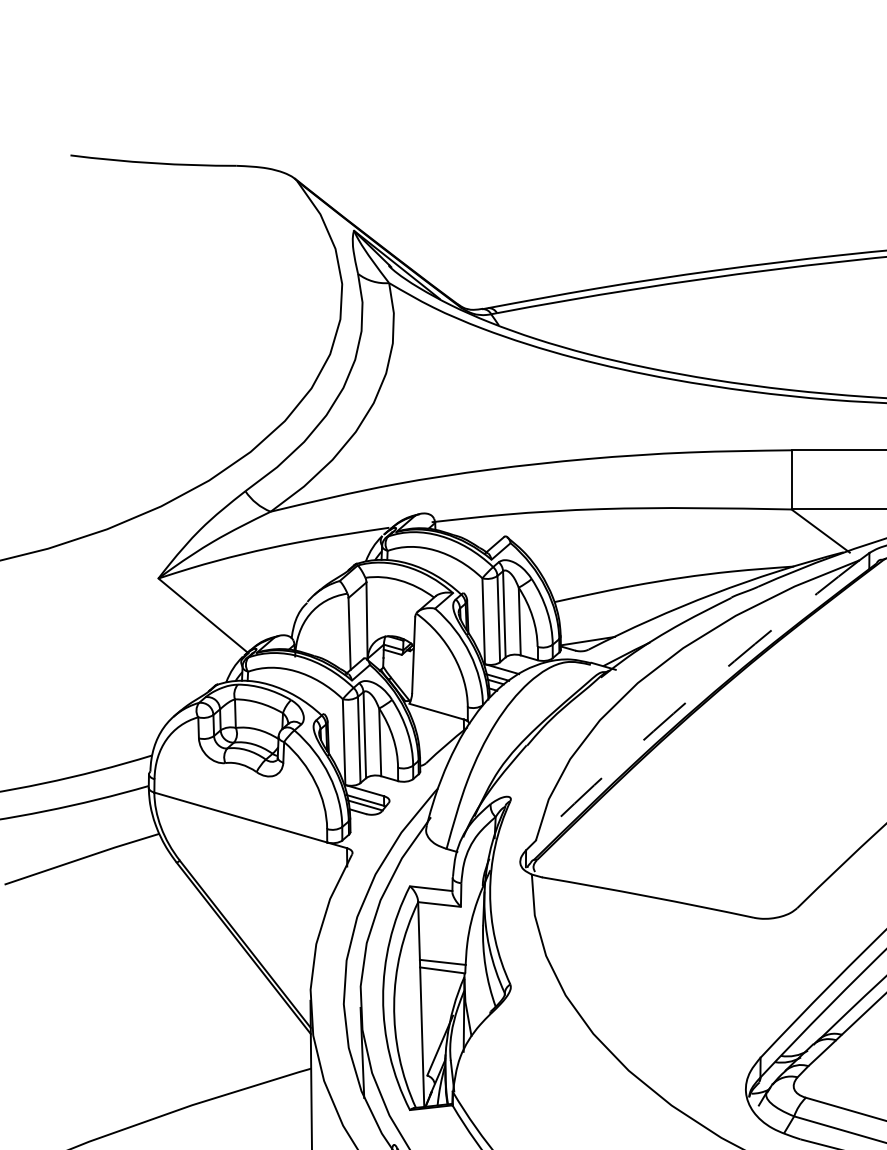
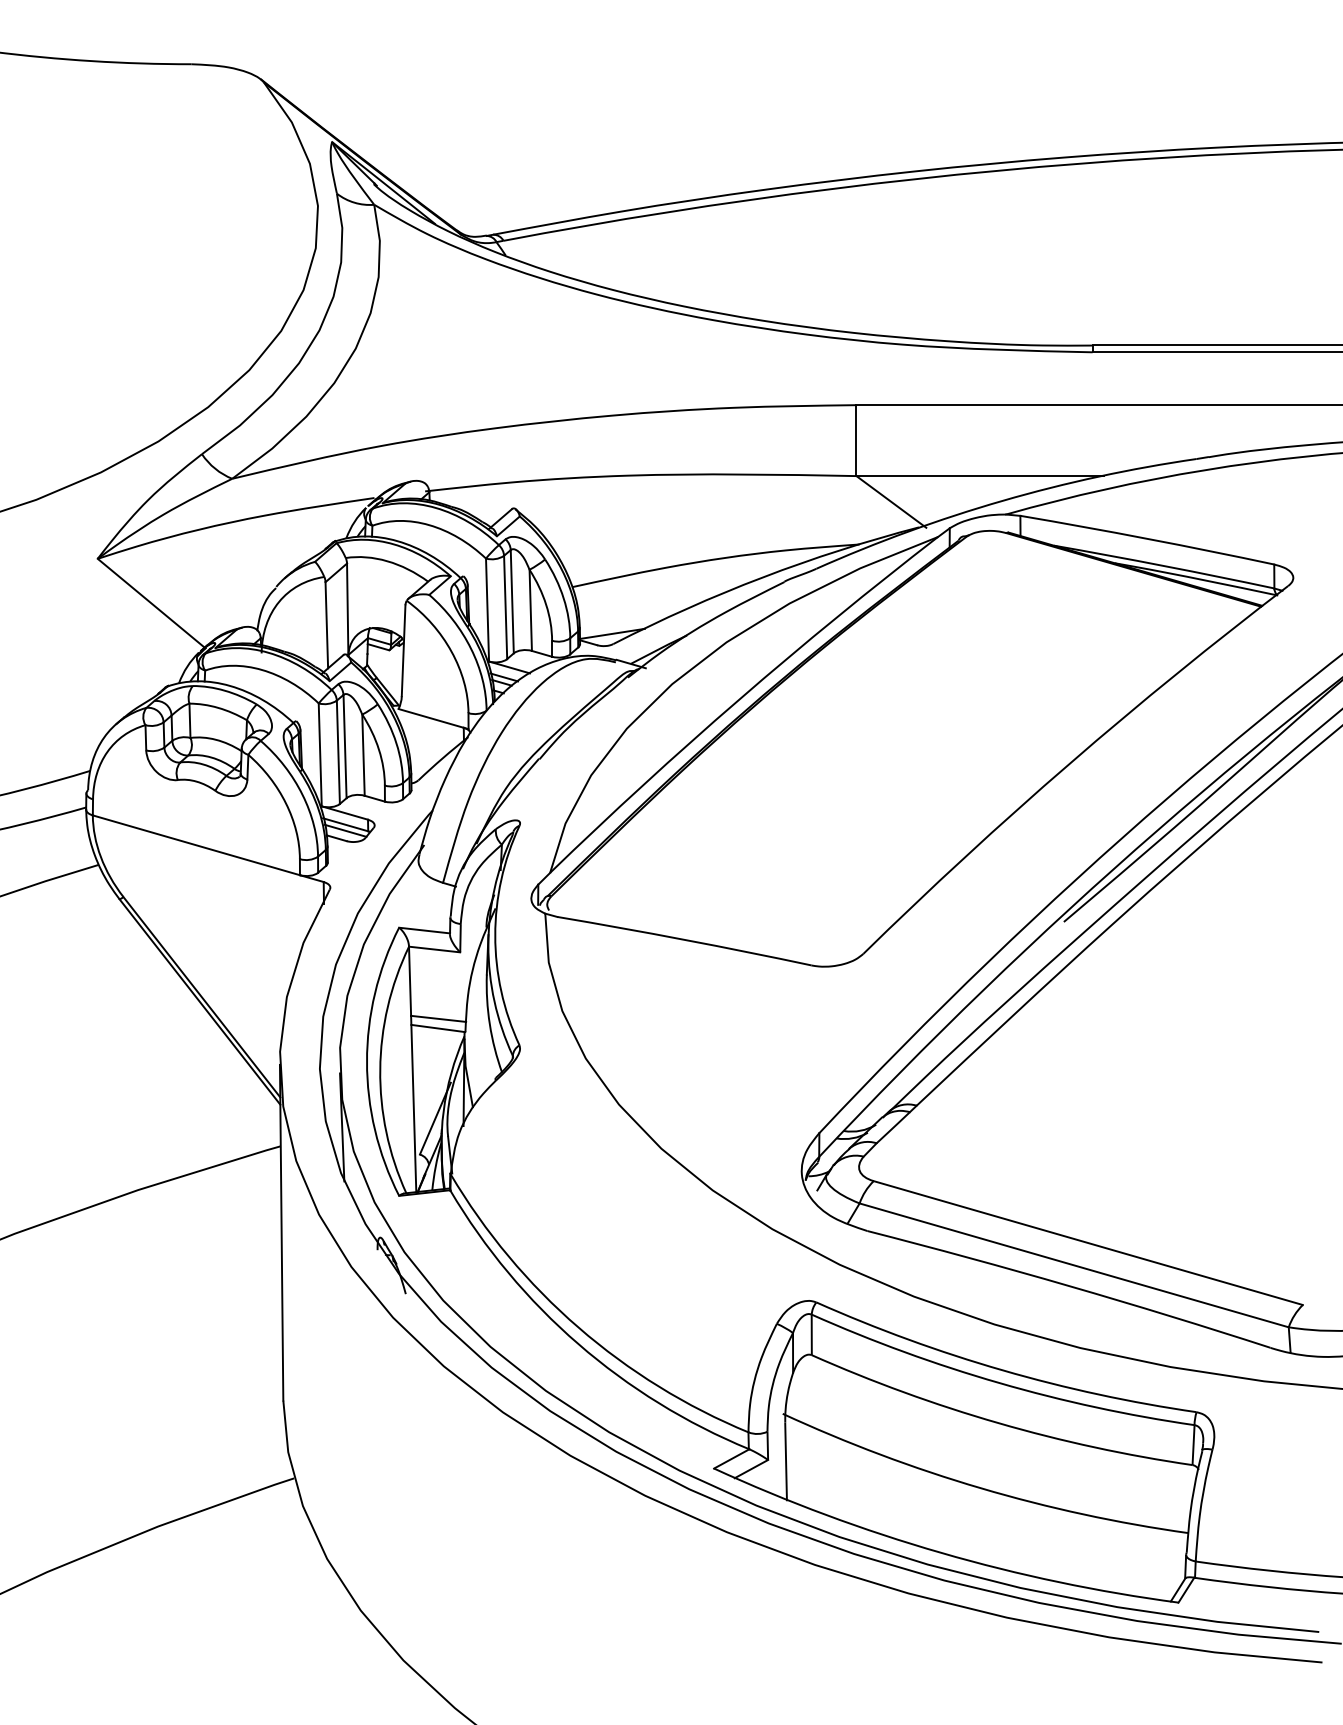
arc: (693, 695) -> (739, 699), dashed -> solid

